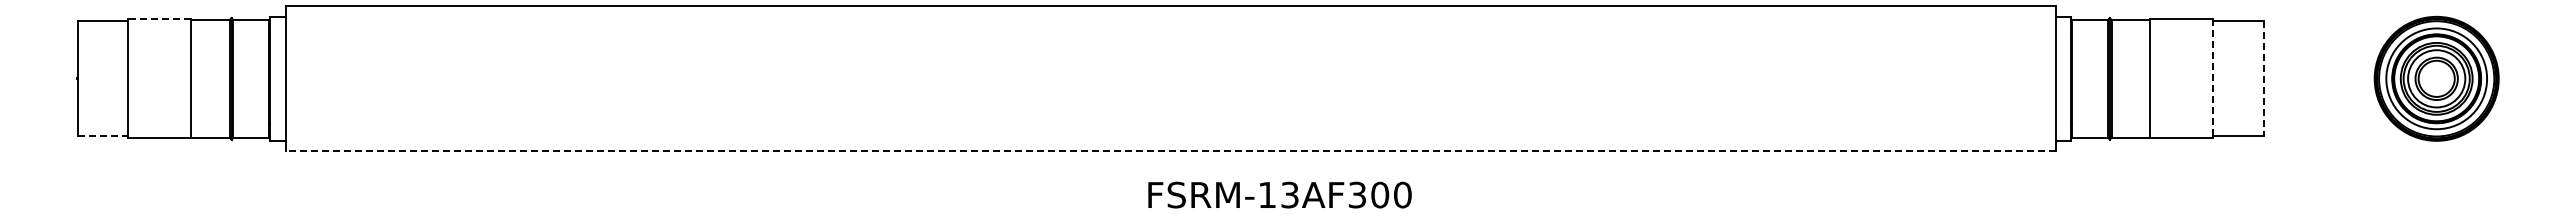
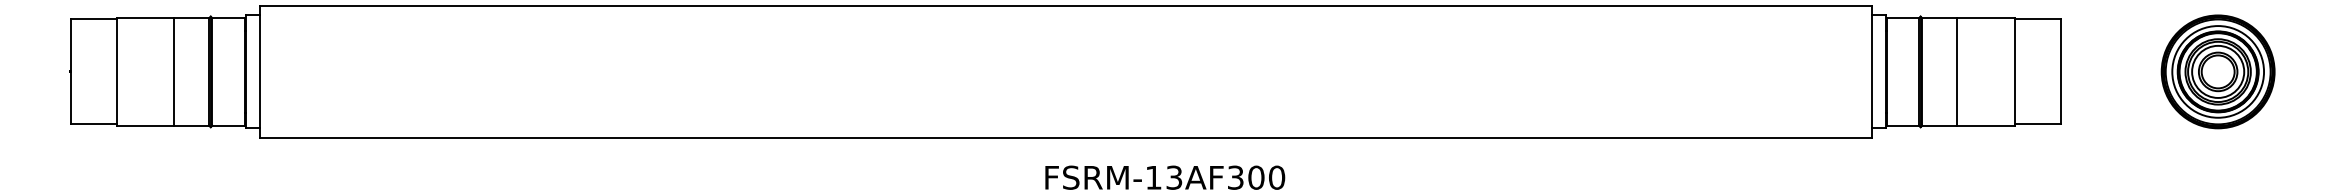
line: (159, 19) -> (145, 17), dashed -> solid
line: (2263, 78) -> (2060, 71), dashed -> solid
line: (2212, 79) -> (2014, 72), dashed -> solid
line: (103, 136) -> (94, 124), dashed -> solid
line: (1170, 151) -> (1065, 138), dashed -> solid

